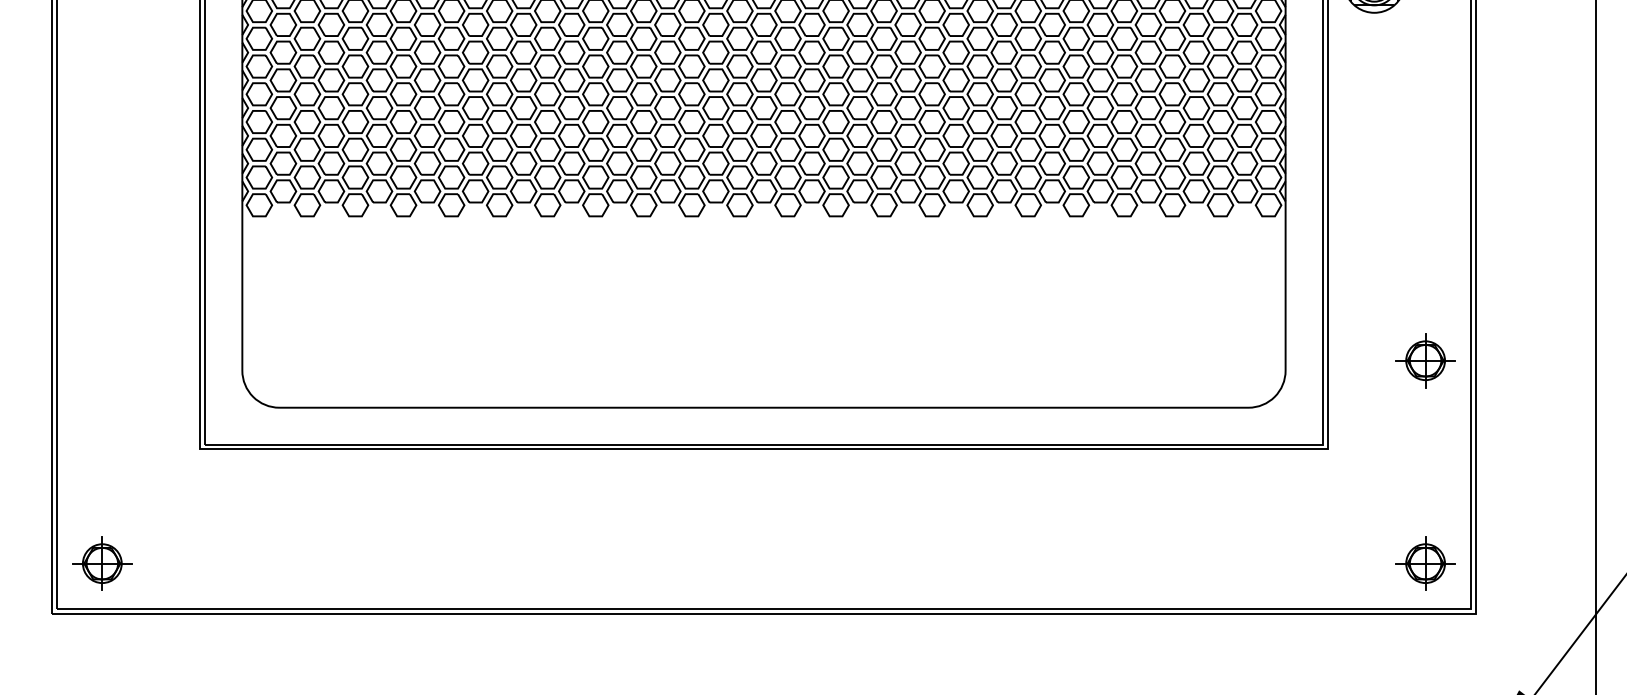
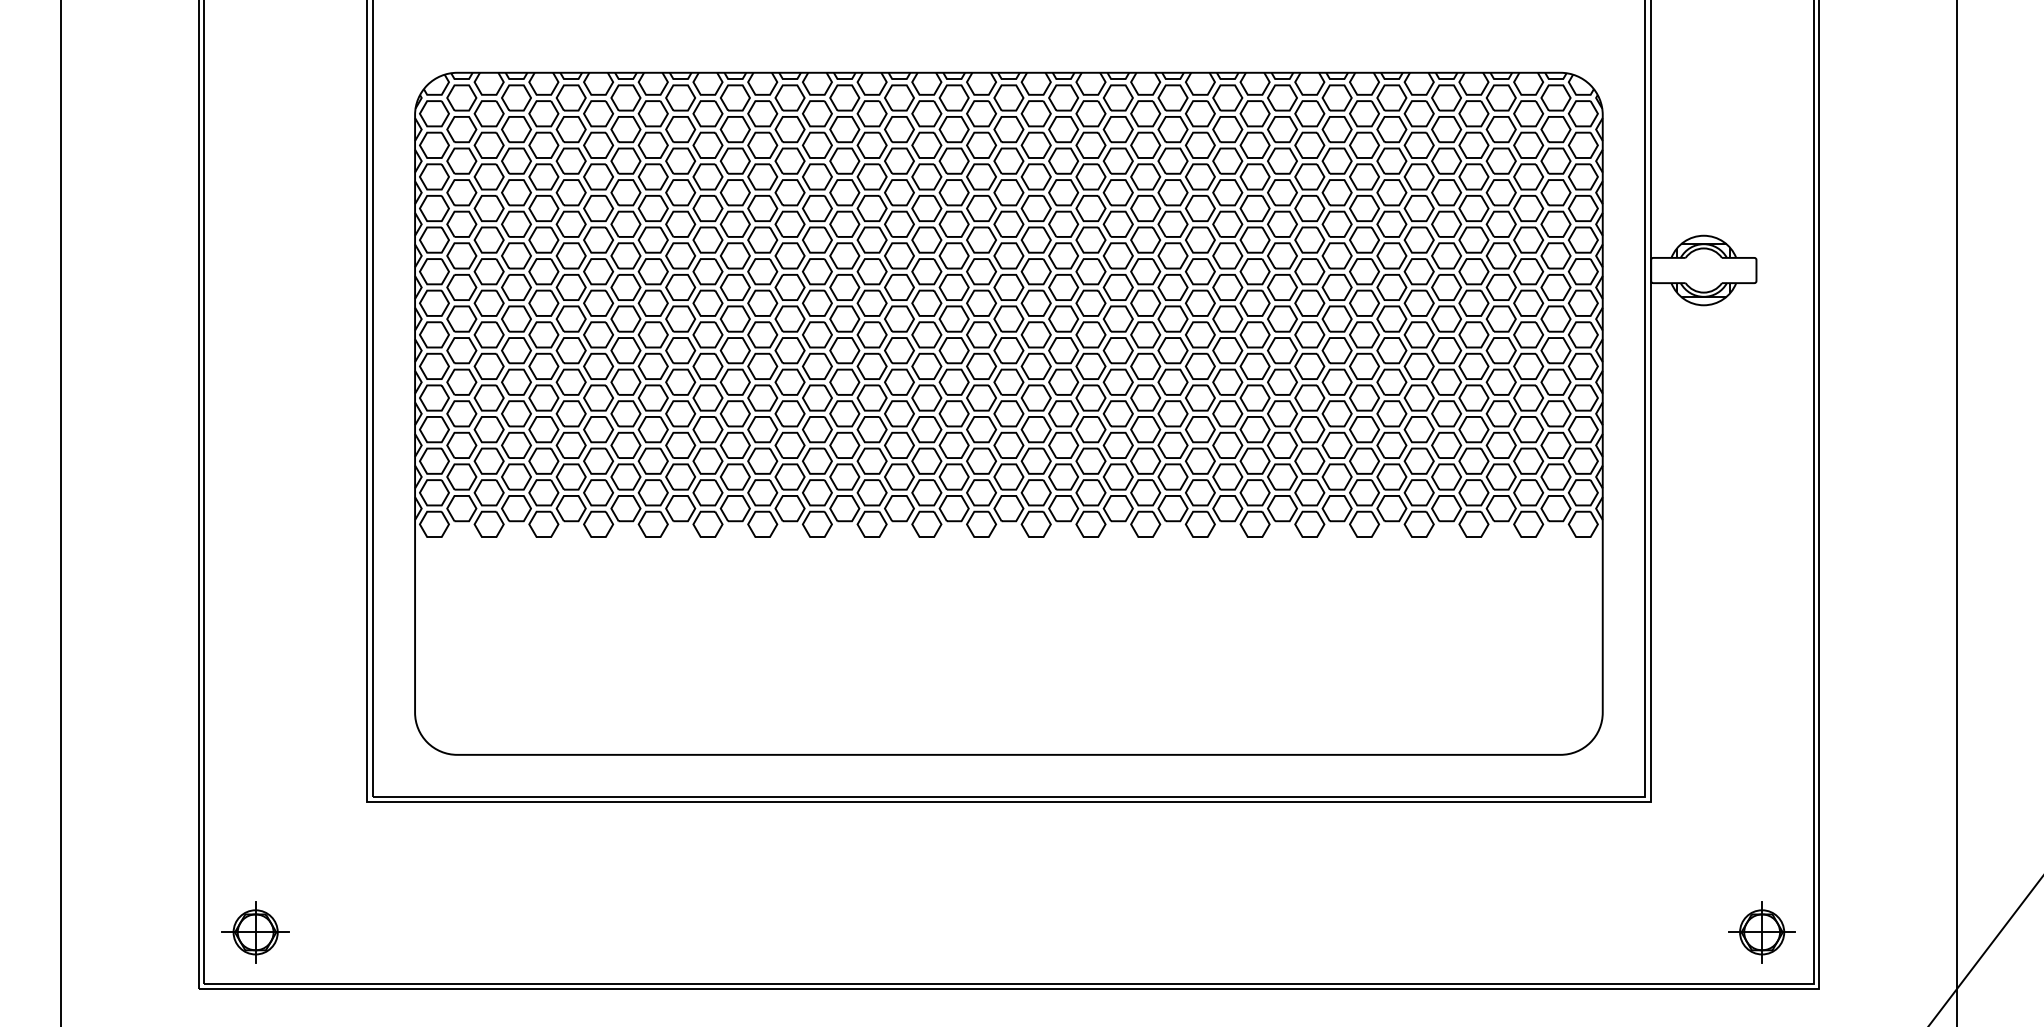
part: (1425, 360) -> (1761, 701), removed

